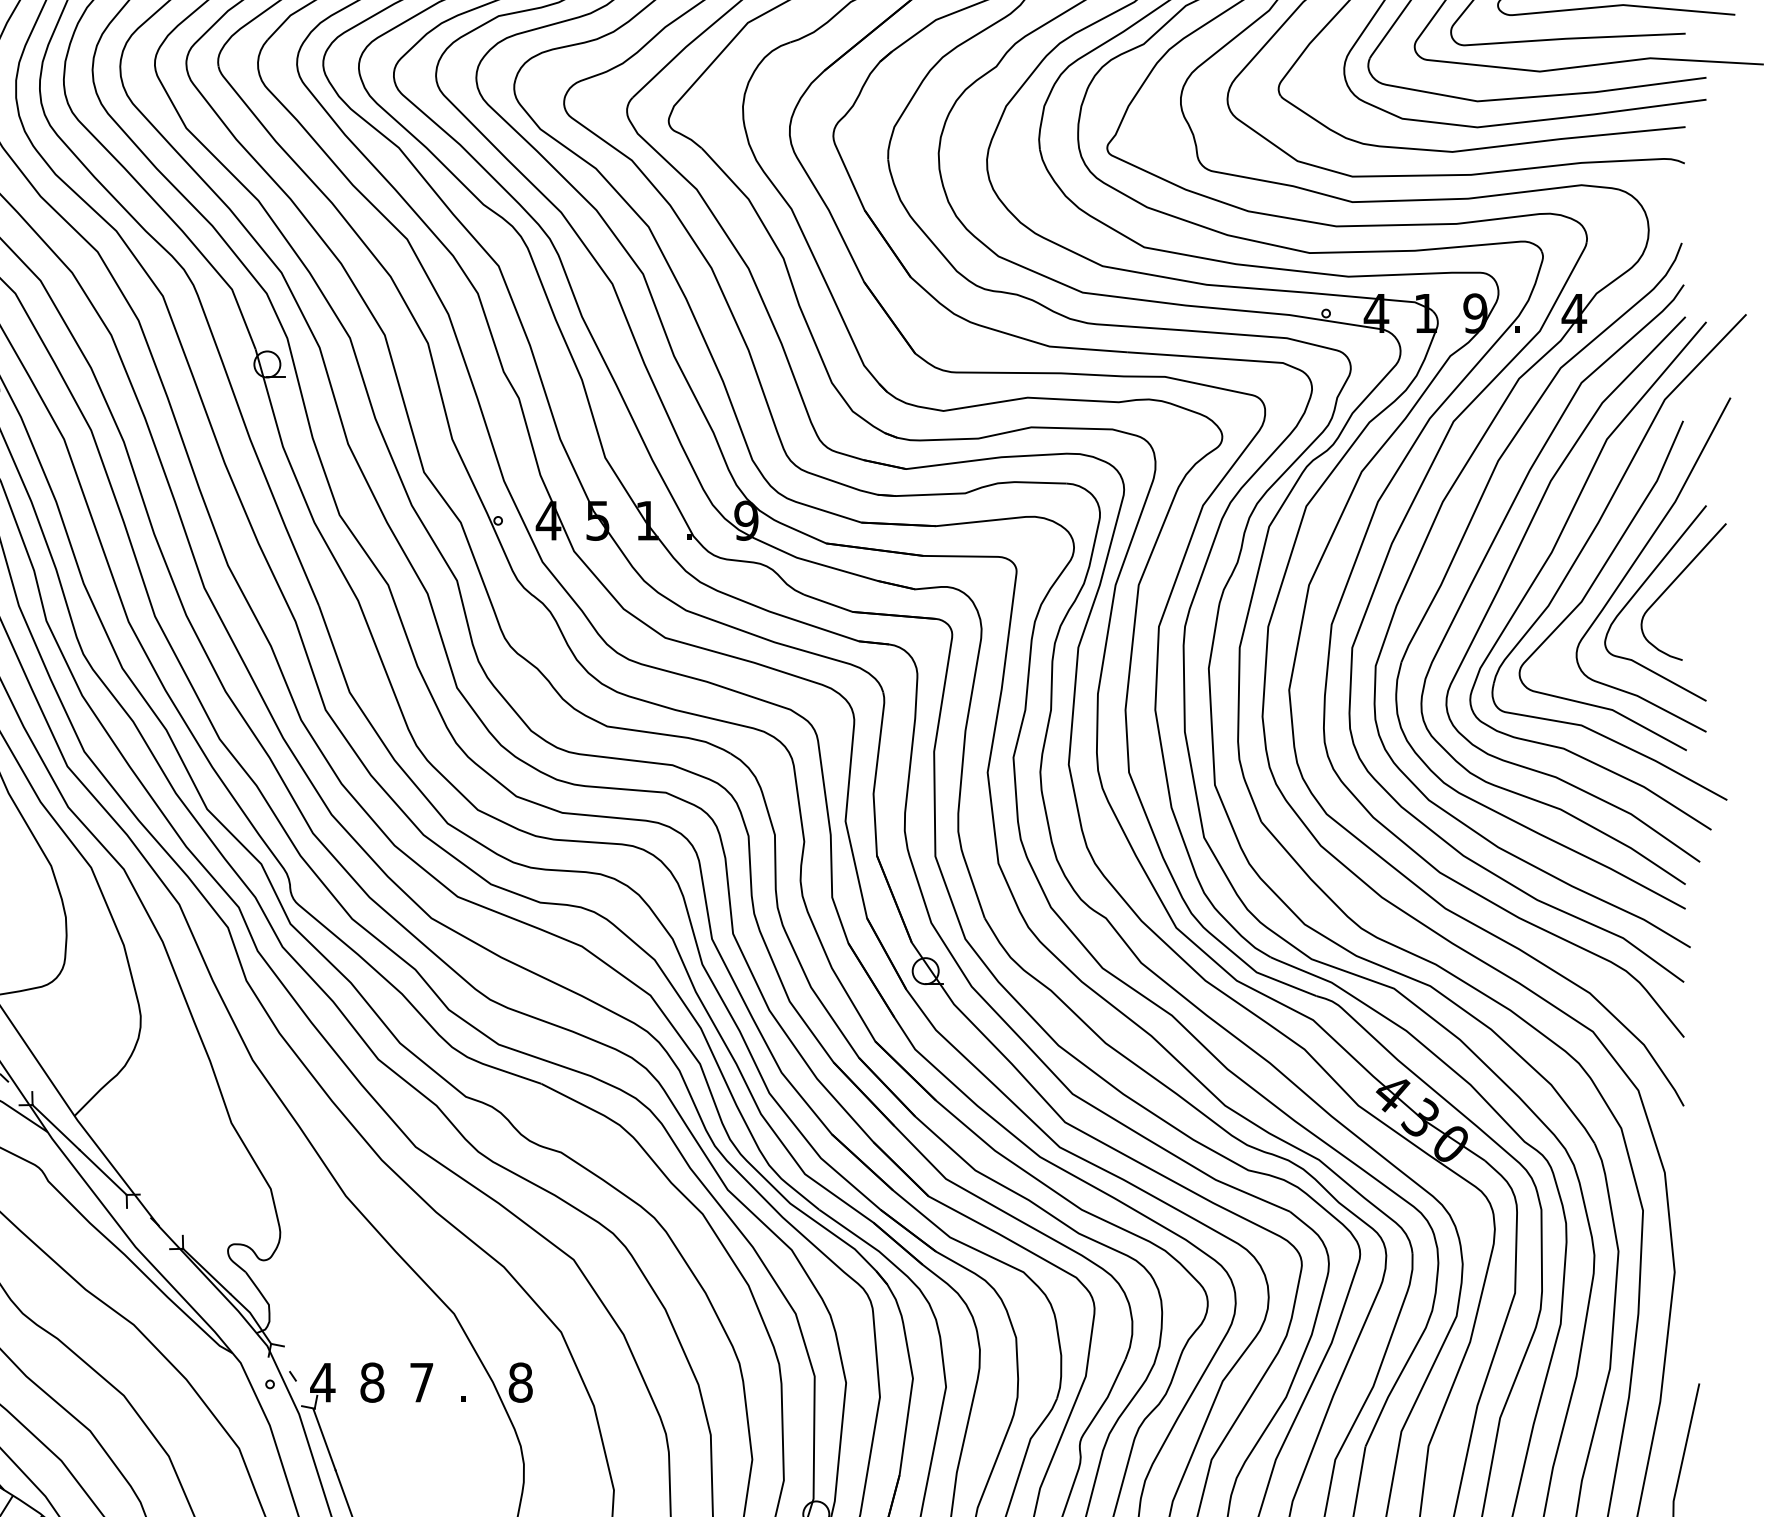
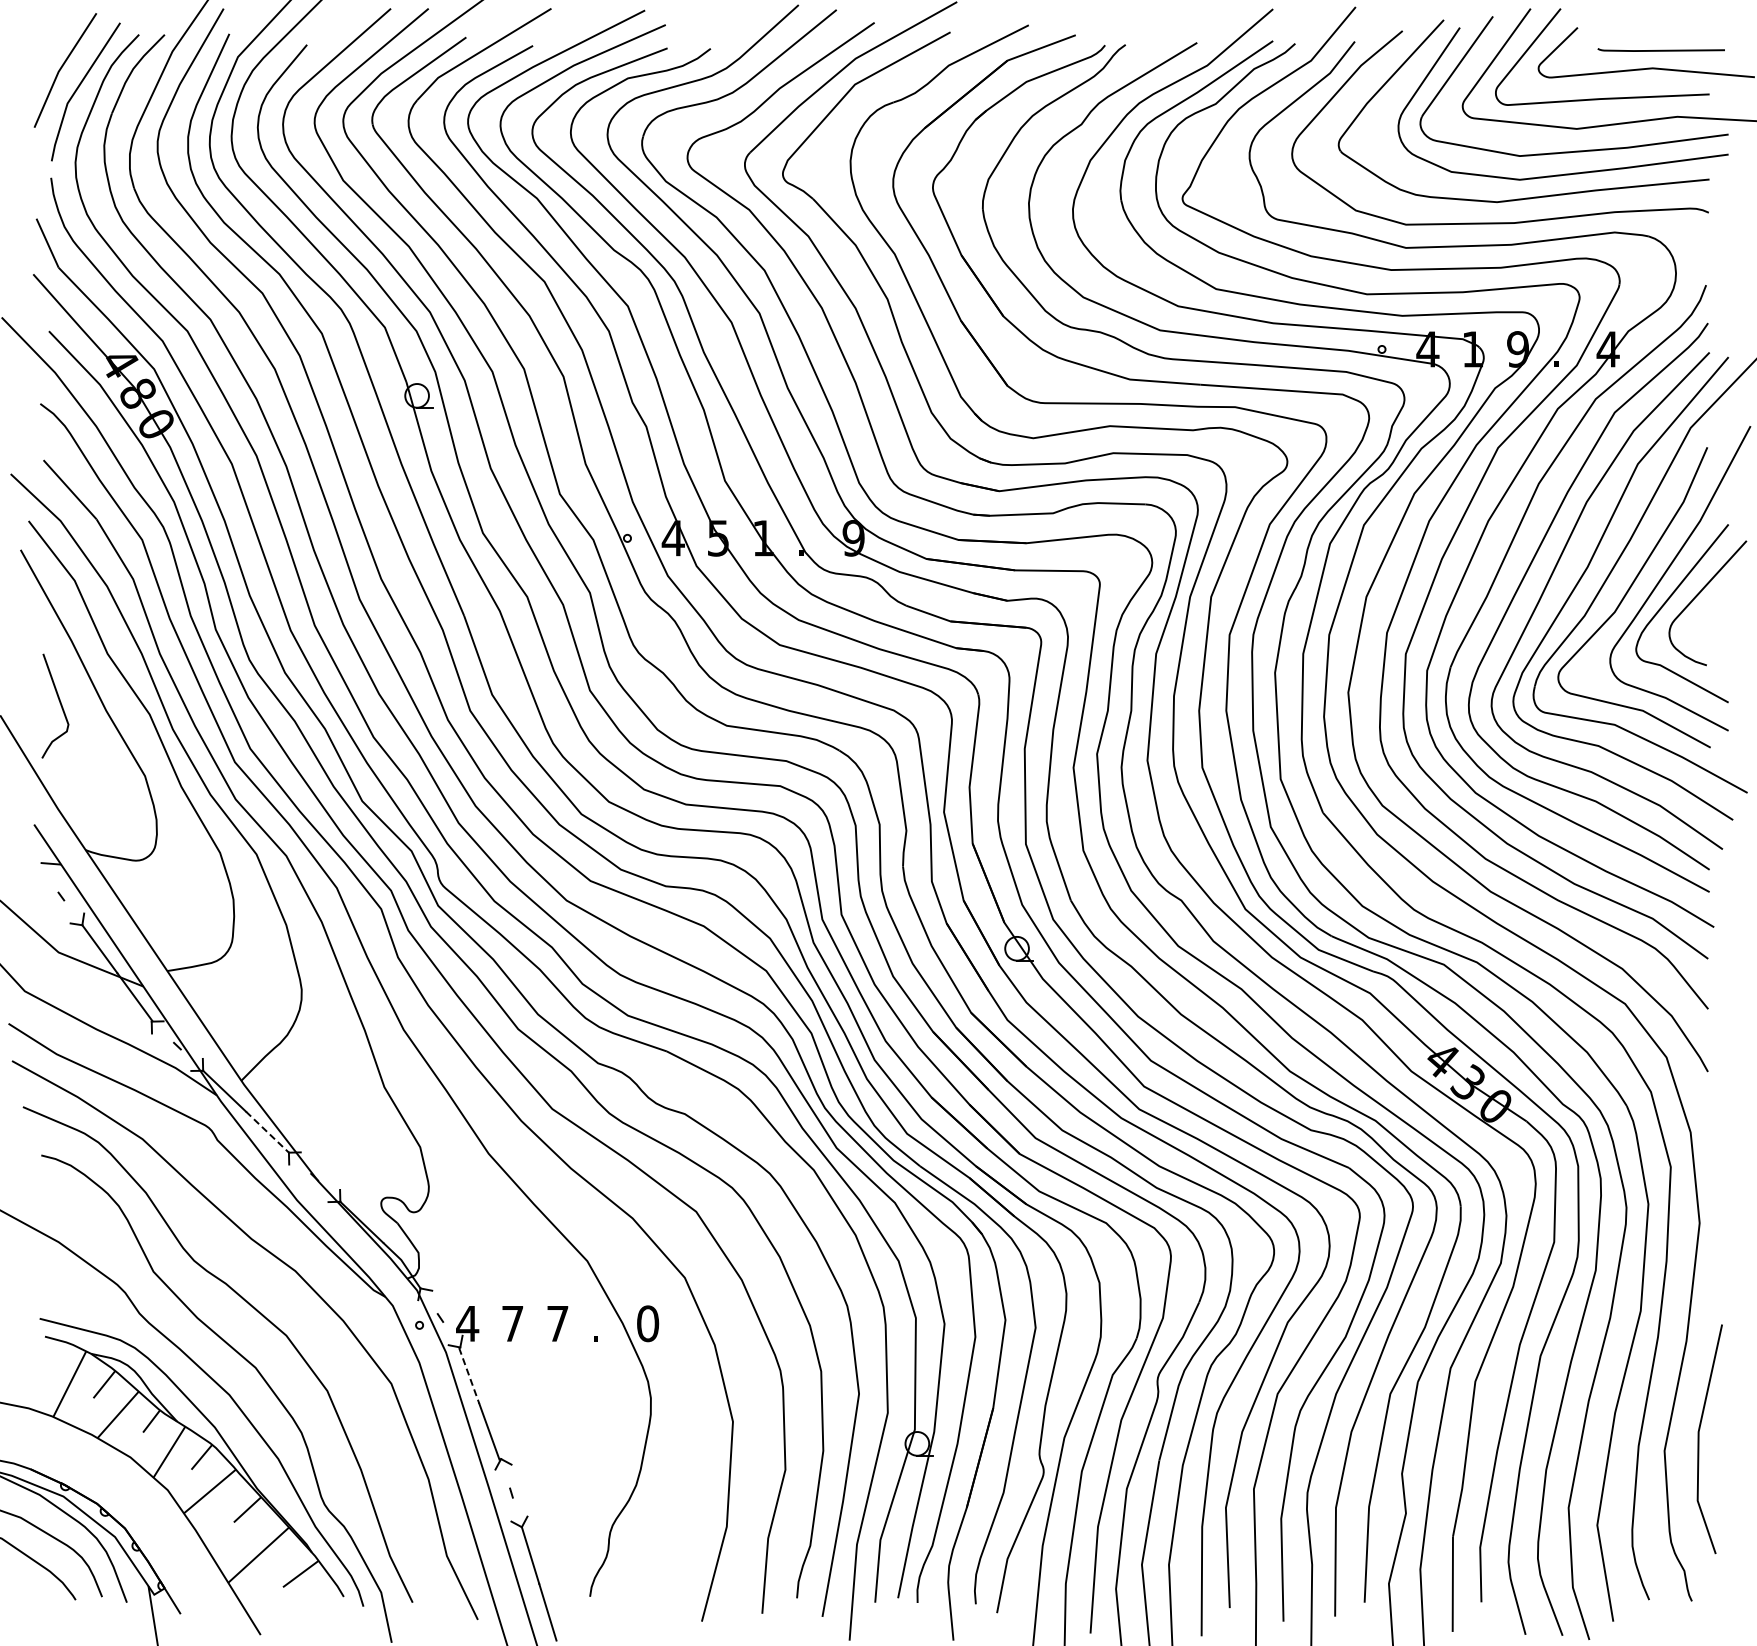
line: (103, 1172) -> (267, 1132), solid -> dashed
text: (372, 1382) -> (512, 1323), 8 -> 7
text: (521, 1382) -> (648, 1323), 8 -> 0
line: (324, 1439) -> (469, 1375), solid -> dashed

